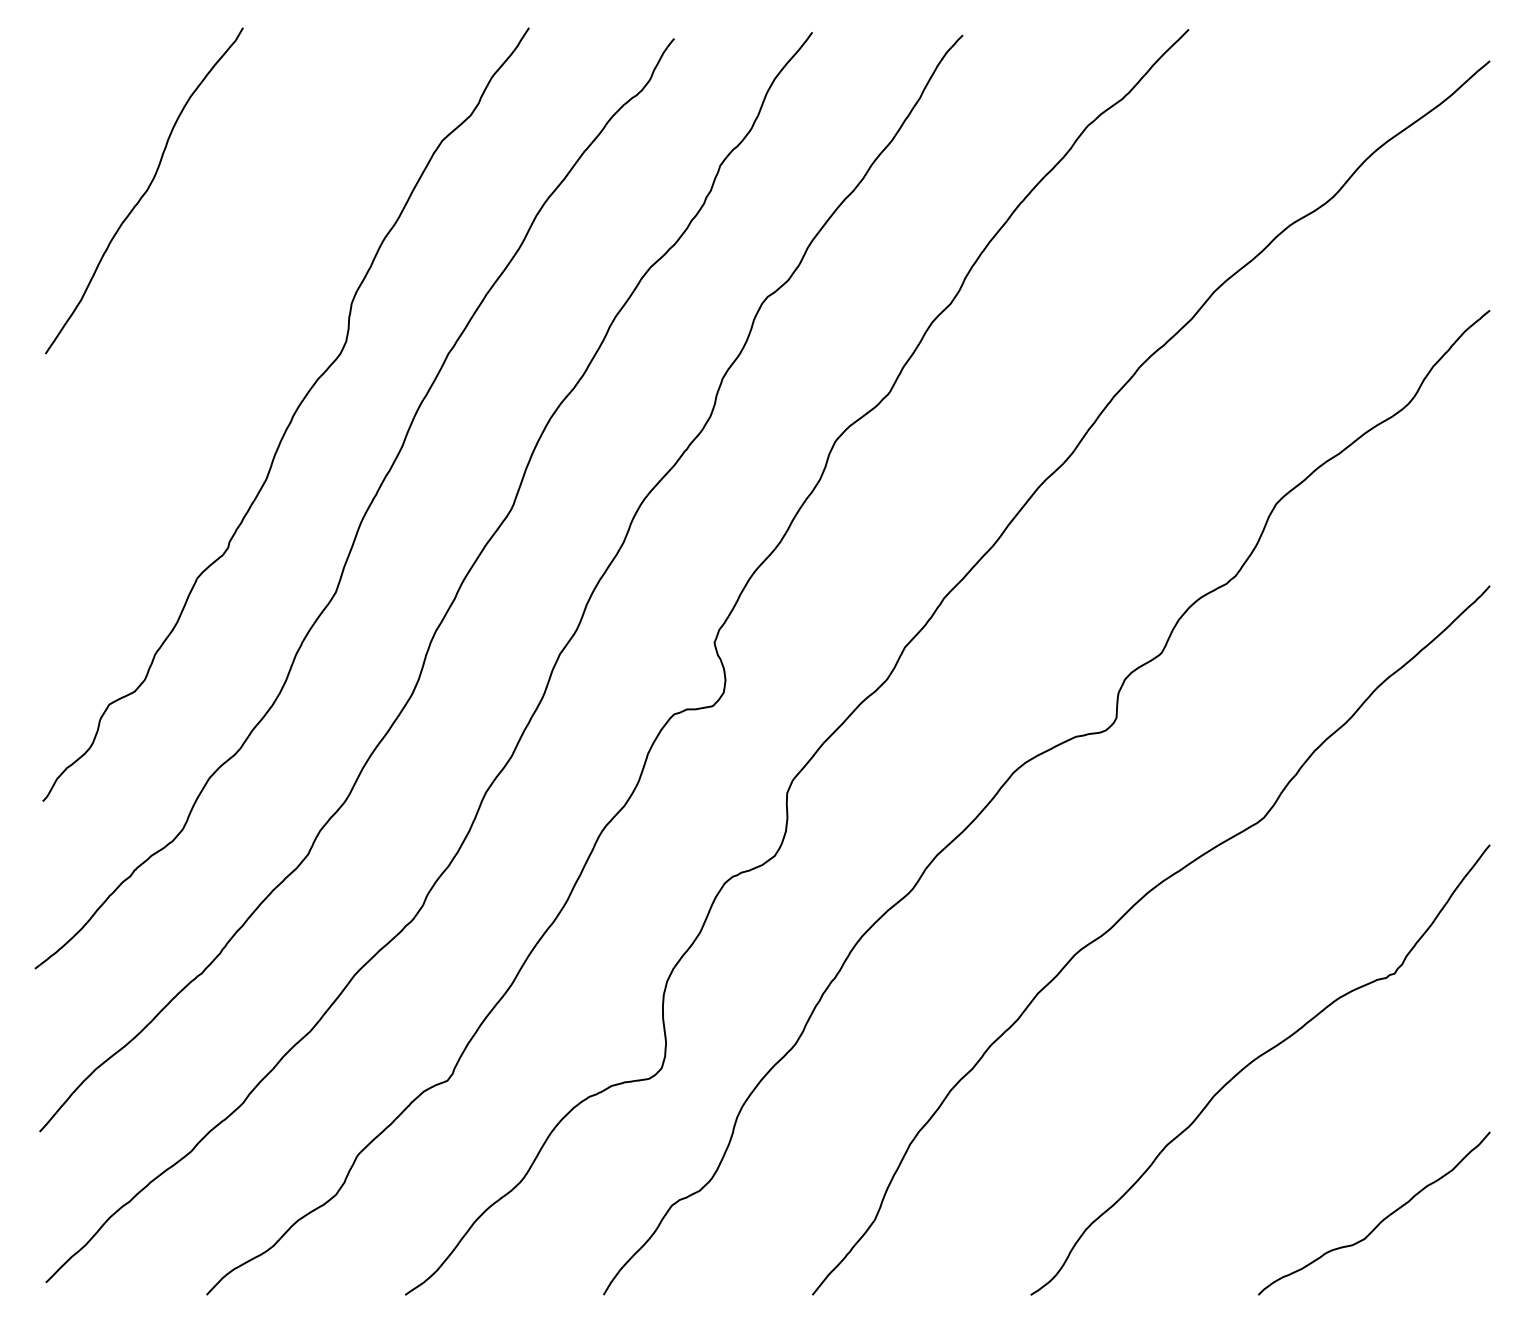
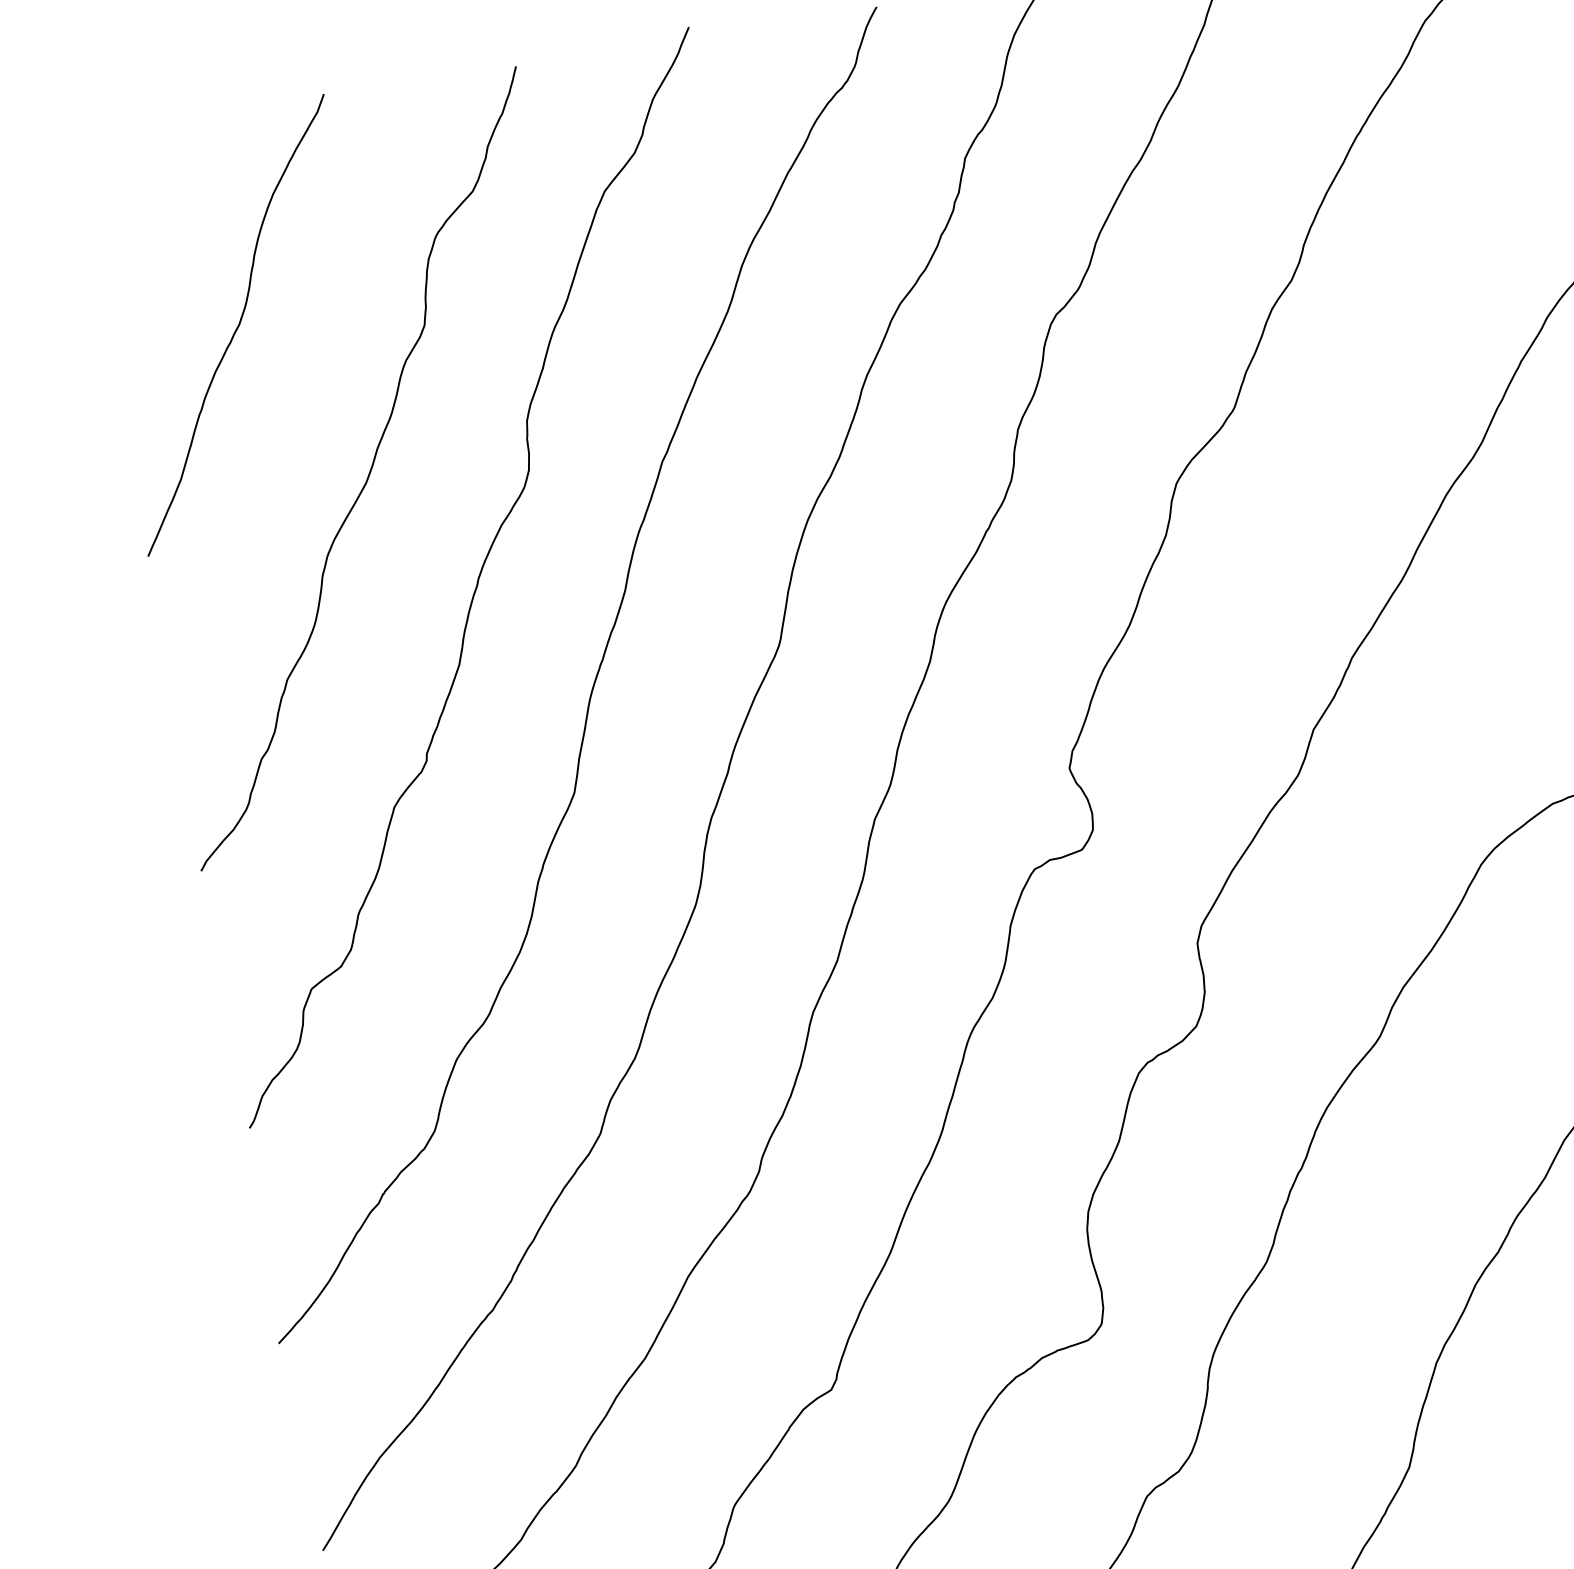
curve: (224, 320) -> (368, 471), added

